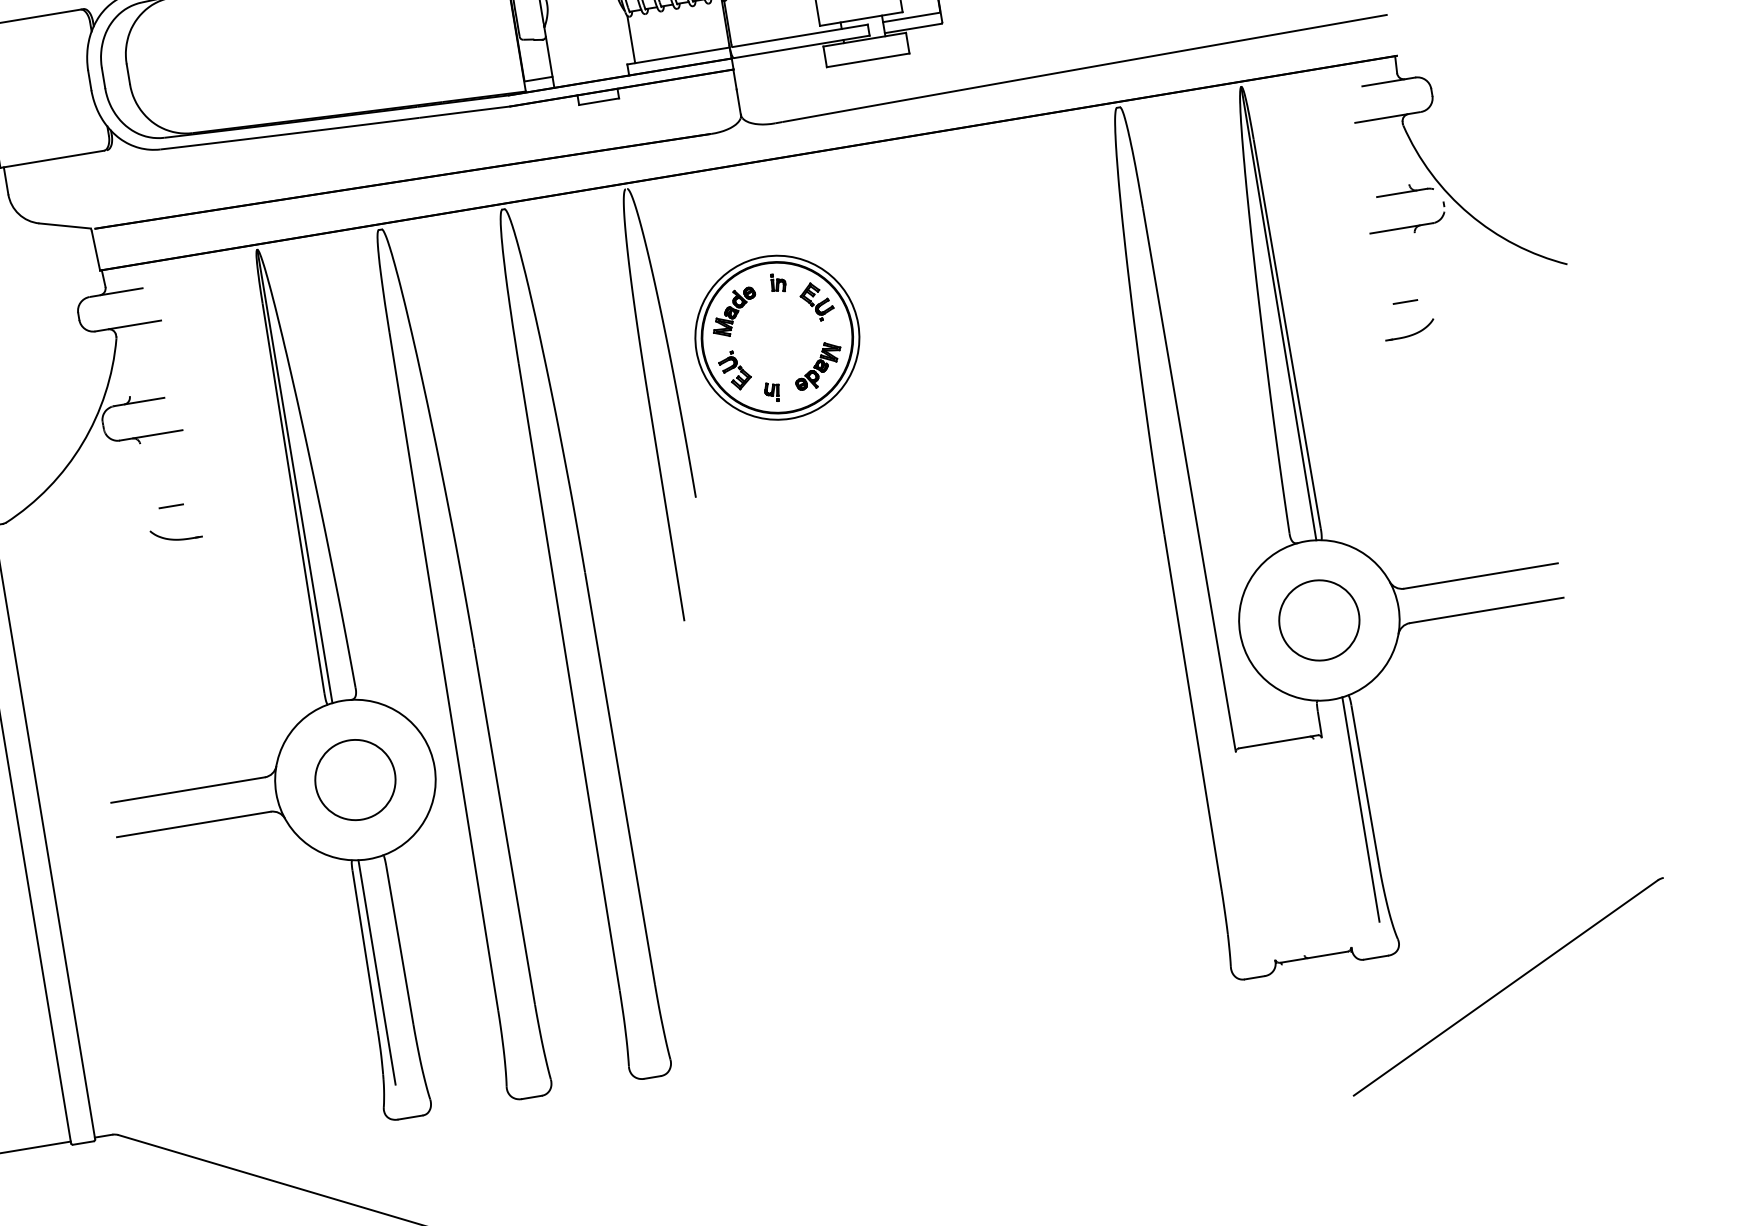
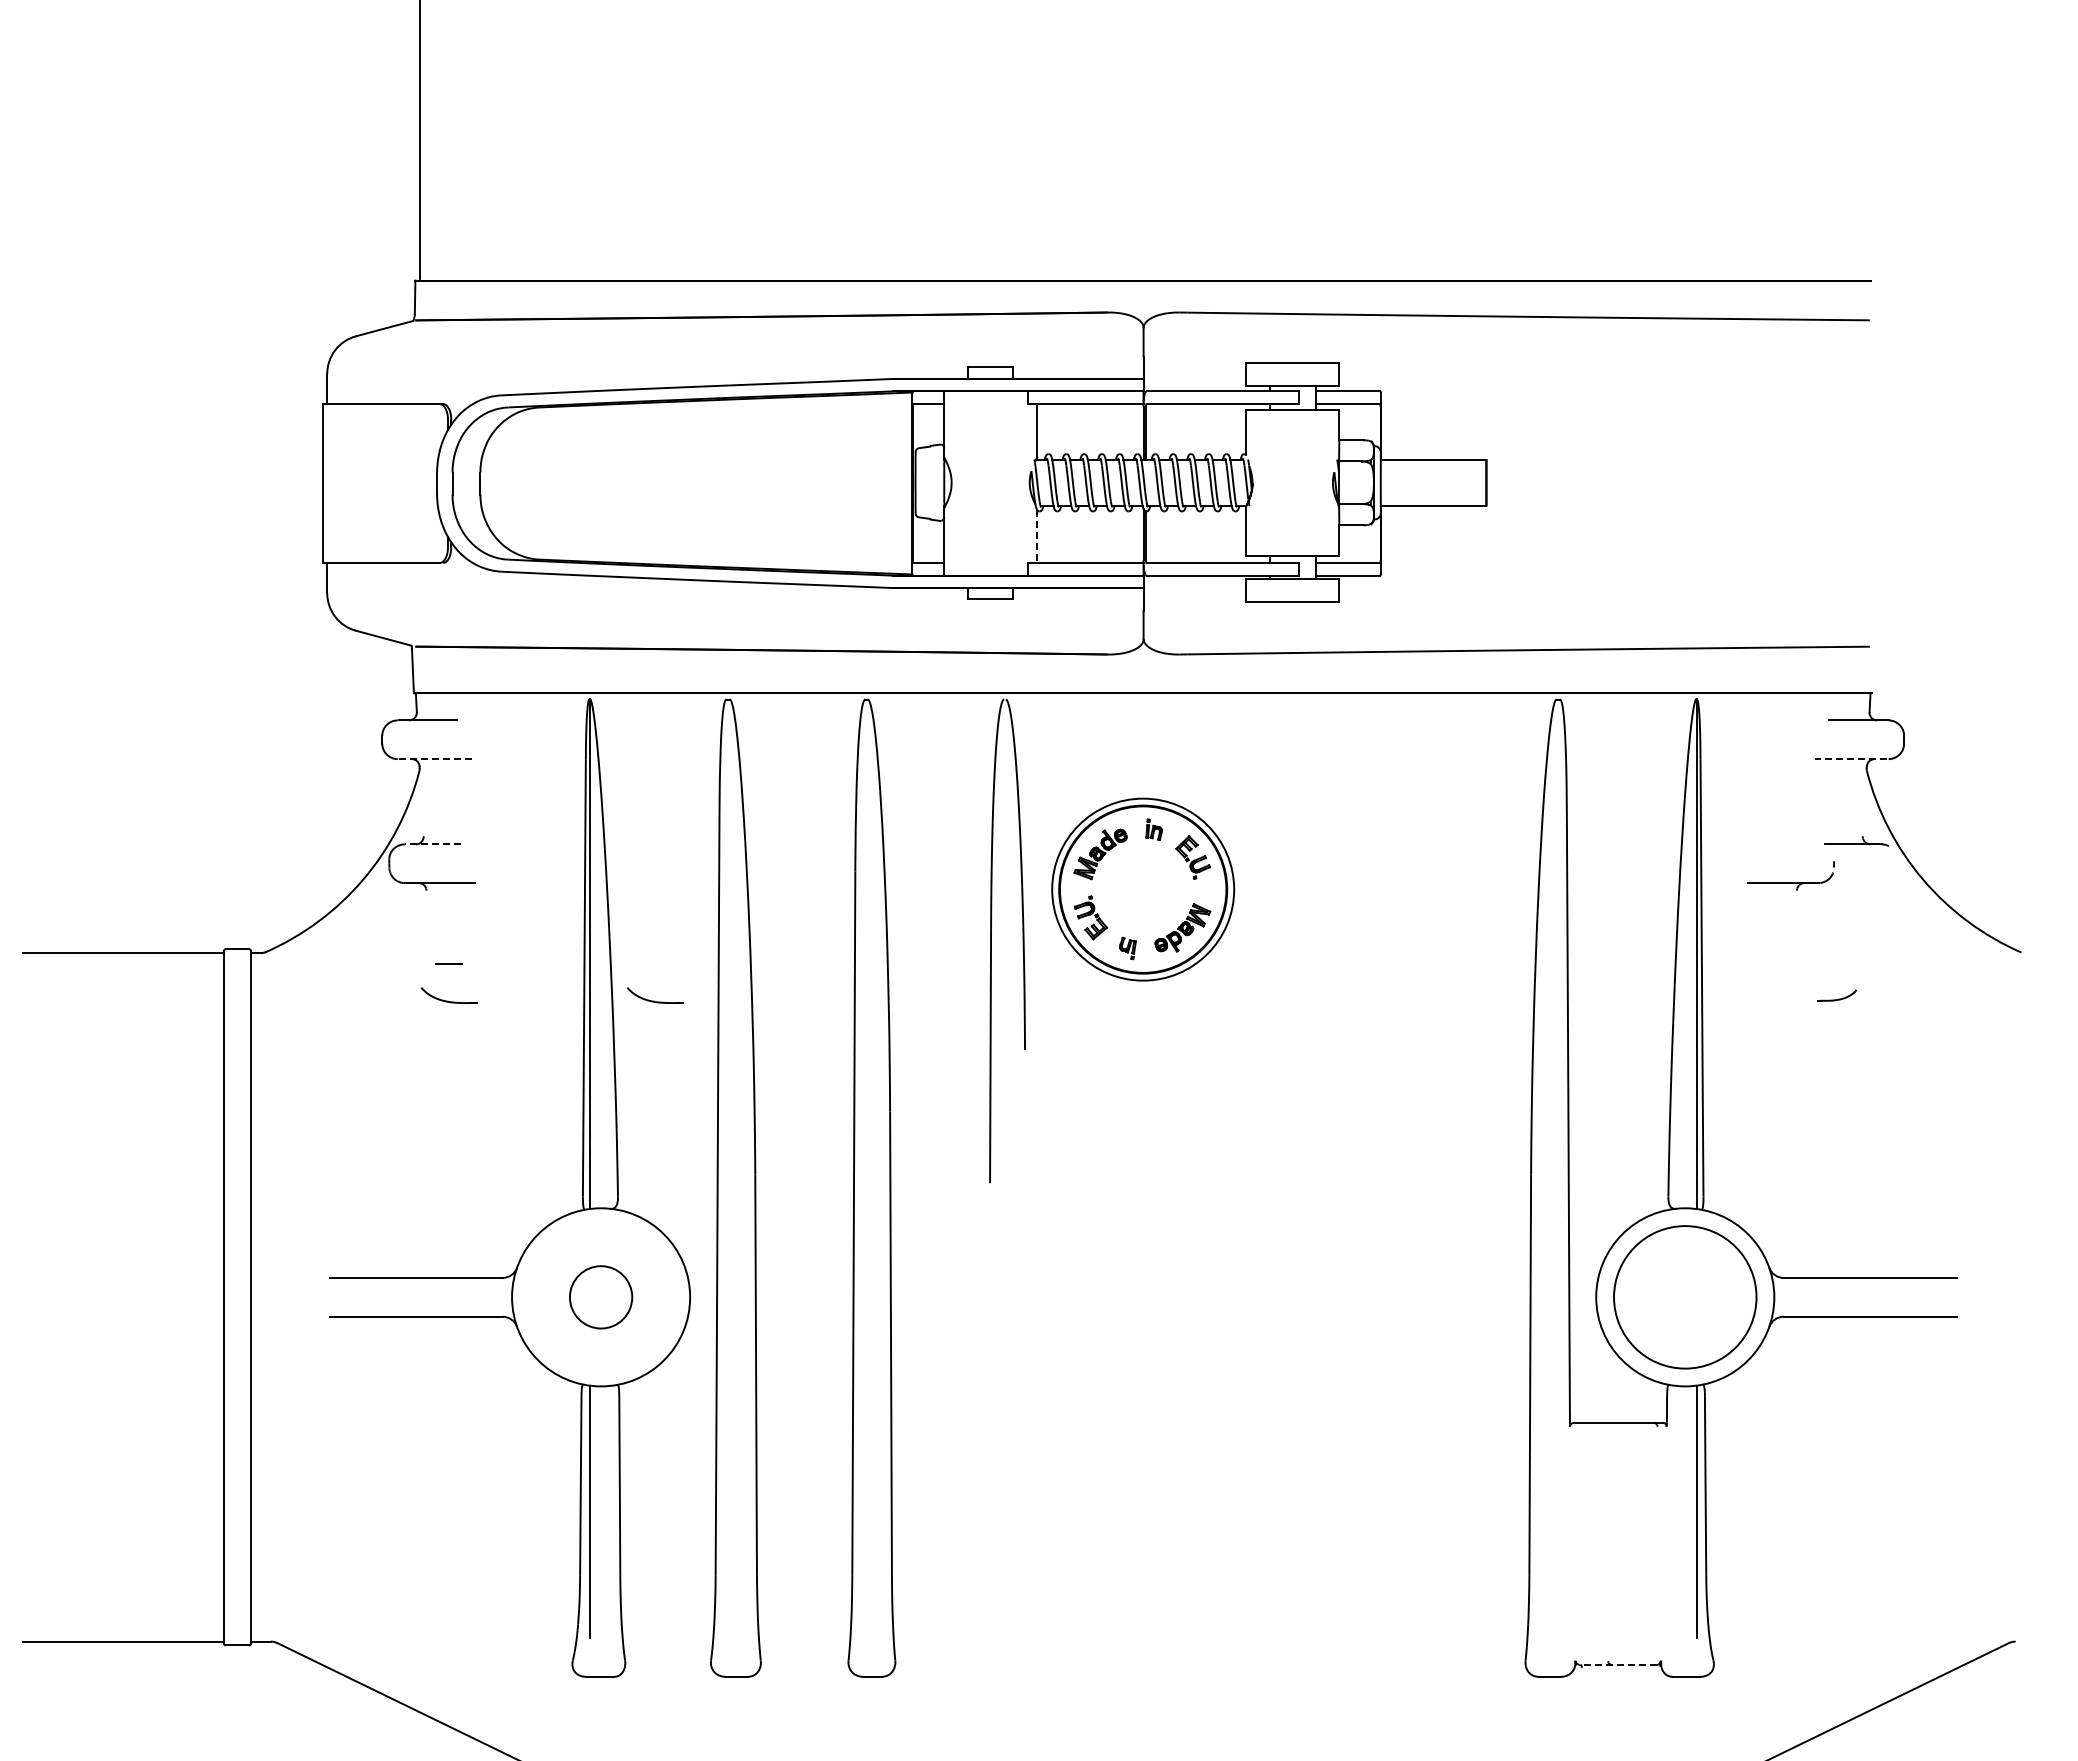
line: (631, 39) -> (1037, 536), solid -> dashed
line: (1387, 117) -> (1850, 759), solid -> dashed
part: (1407, 226) -> (1790, 882), moved
line: (1405, 302) -> (1837, 964), removed
line: (128, 326) -> (434, 759), solid -> dashed
part: (1409, 329) -> (1836, 995), size x0.7
line: (138, 402) -> (432, 844), solid -> dashed
part: (358, 503) -> (654, 995), added
circle: (1318, 619) -> (1684, 1296), size x1.6
circle: (354, 779) -> (600, 1296), size x0.7
line: (1314, 957) -> (1618, 1665), solid -> dashed

